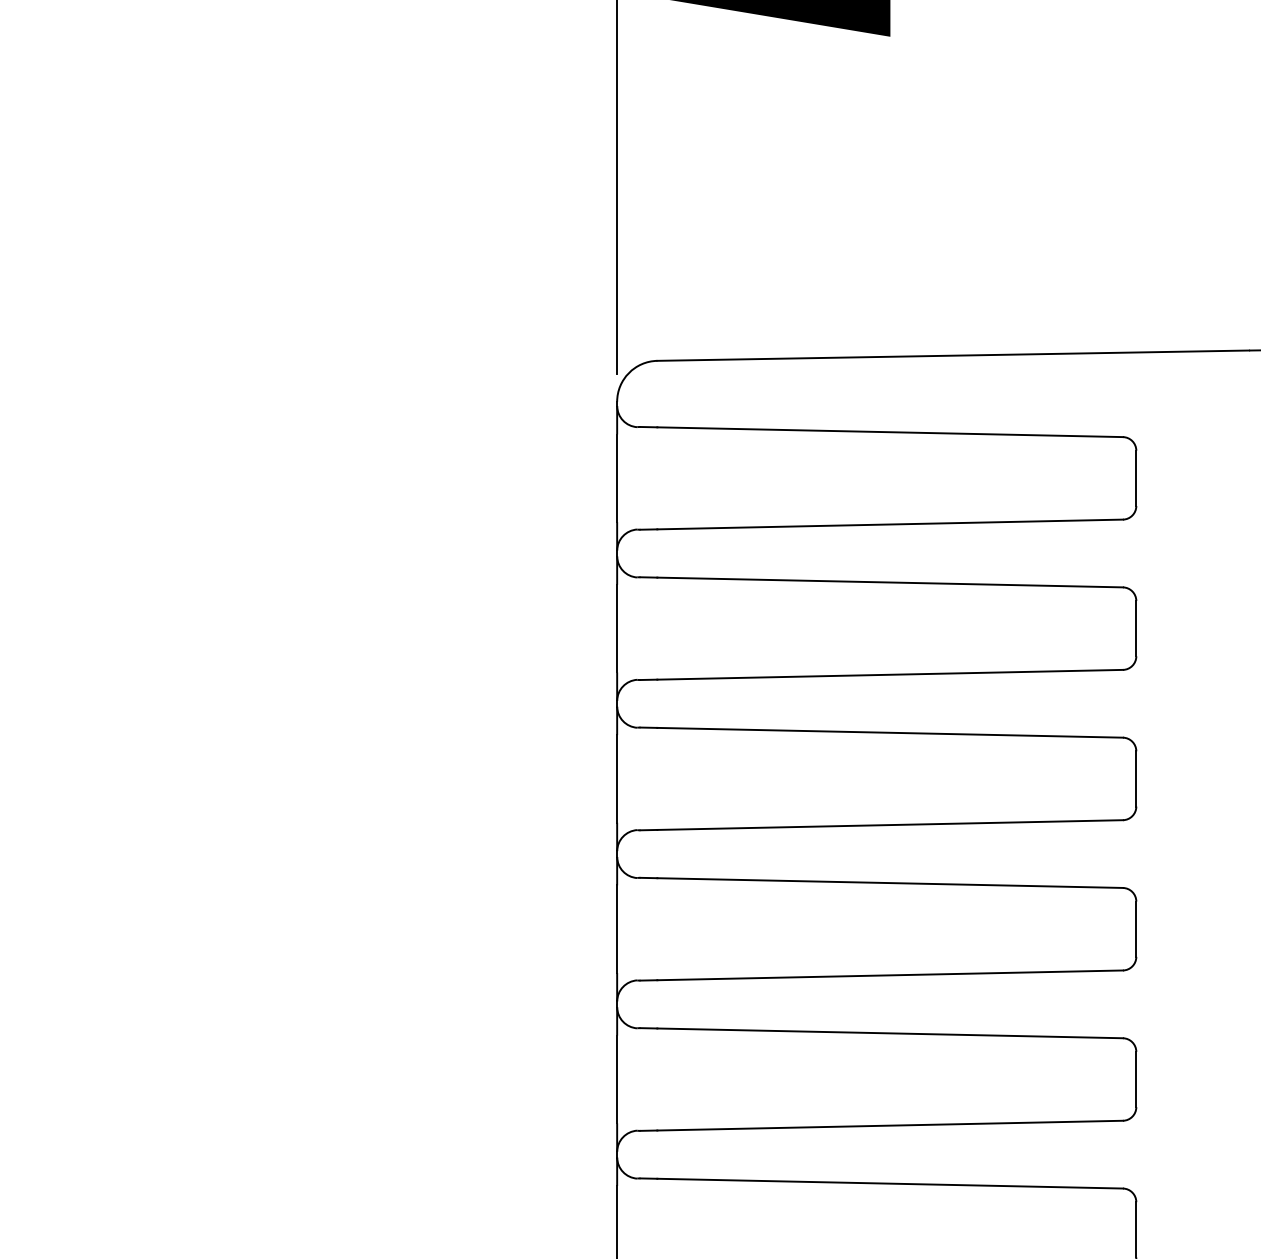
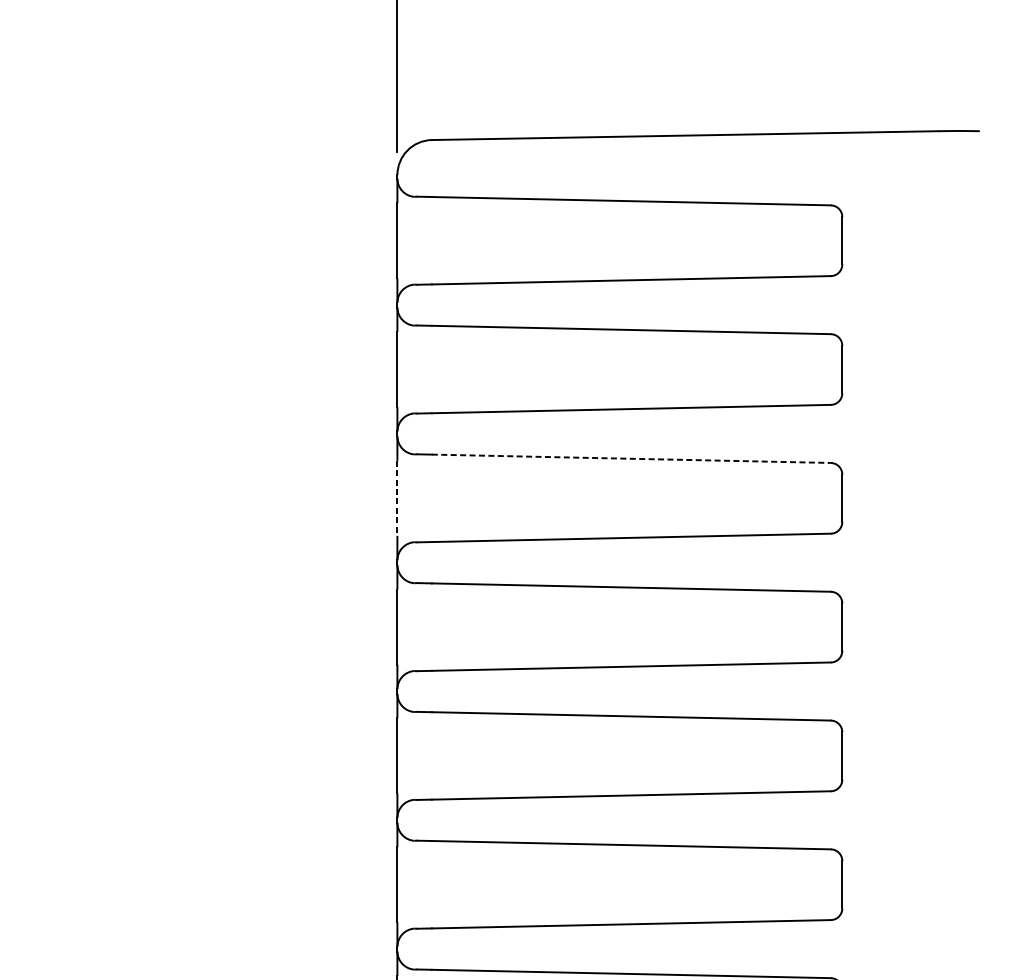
line: (890, 732) -> (631, 458), solid -> dashed
line: (617, 778) -> (397, 497), solid -> dashed

